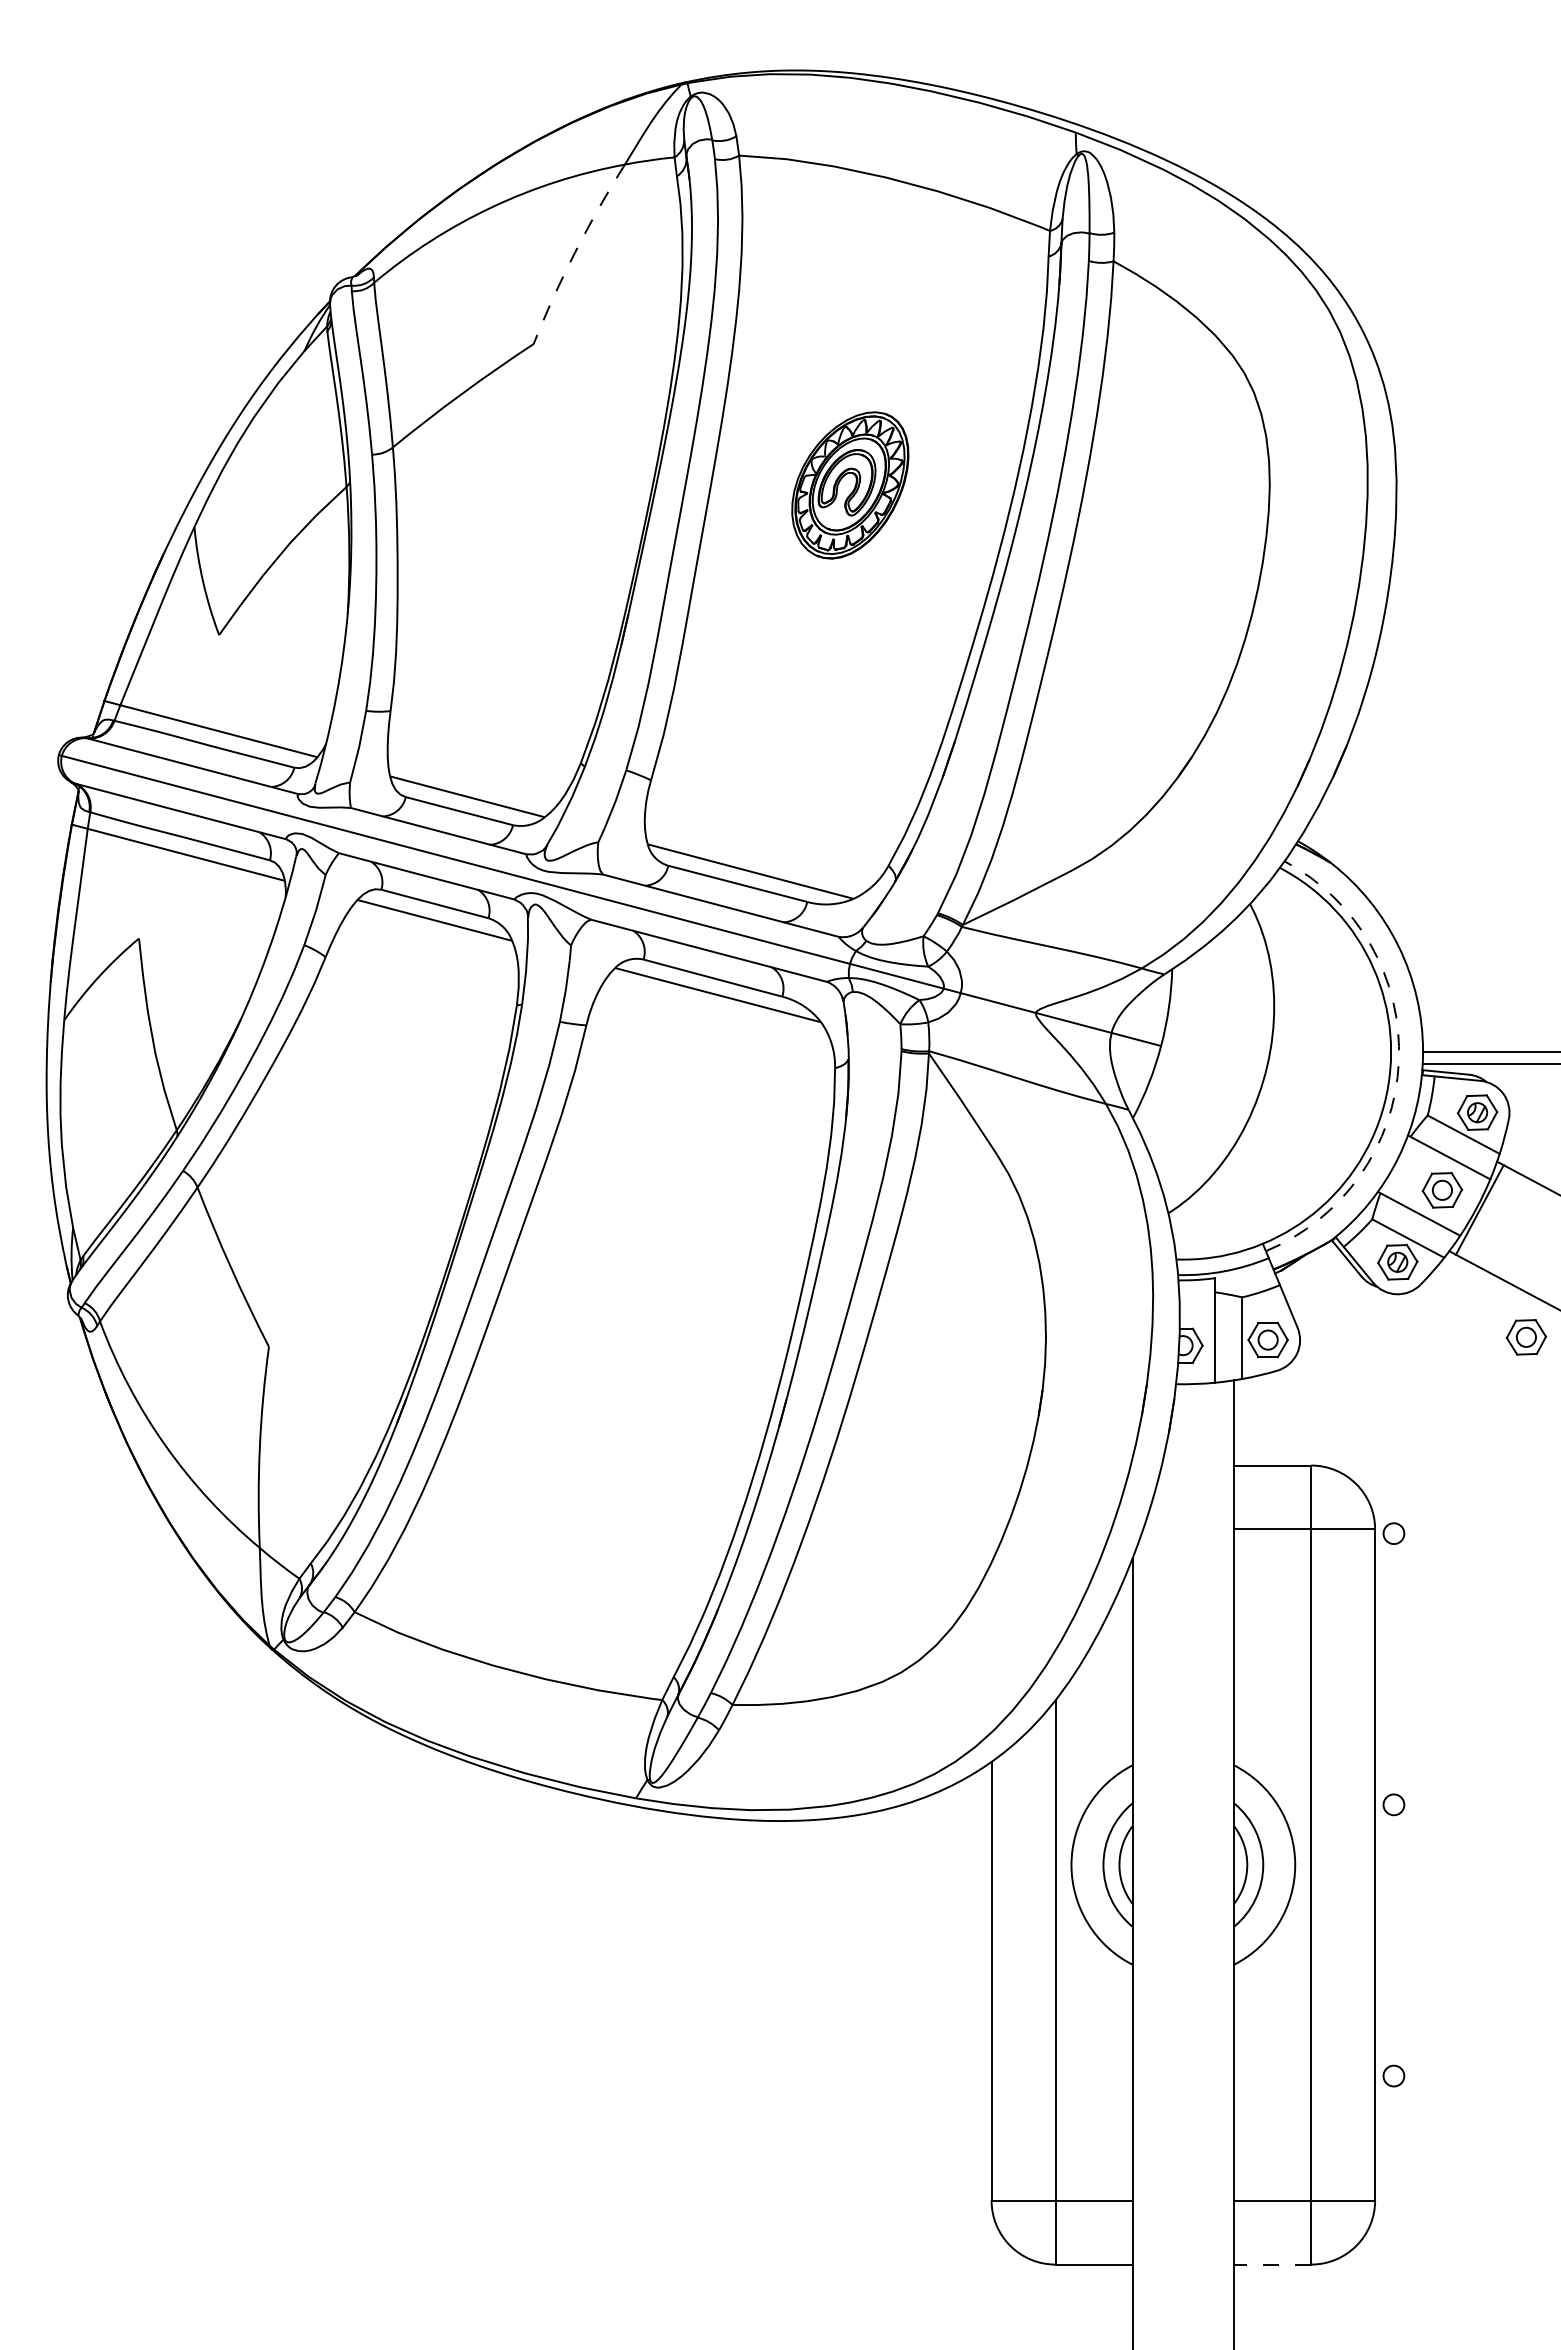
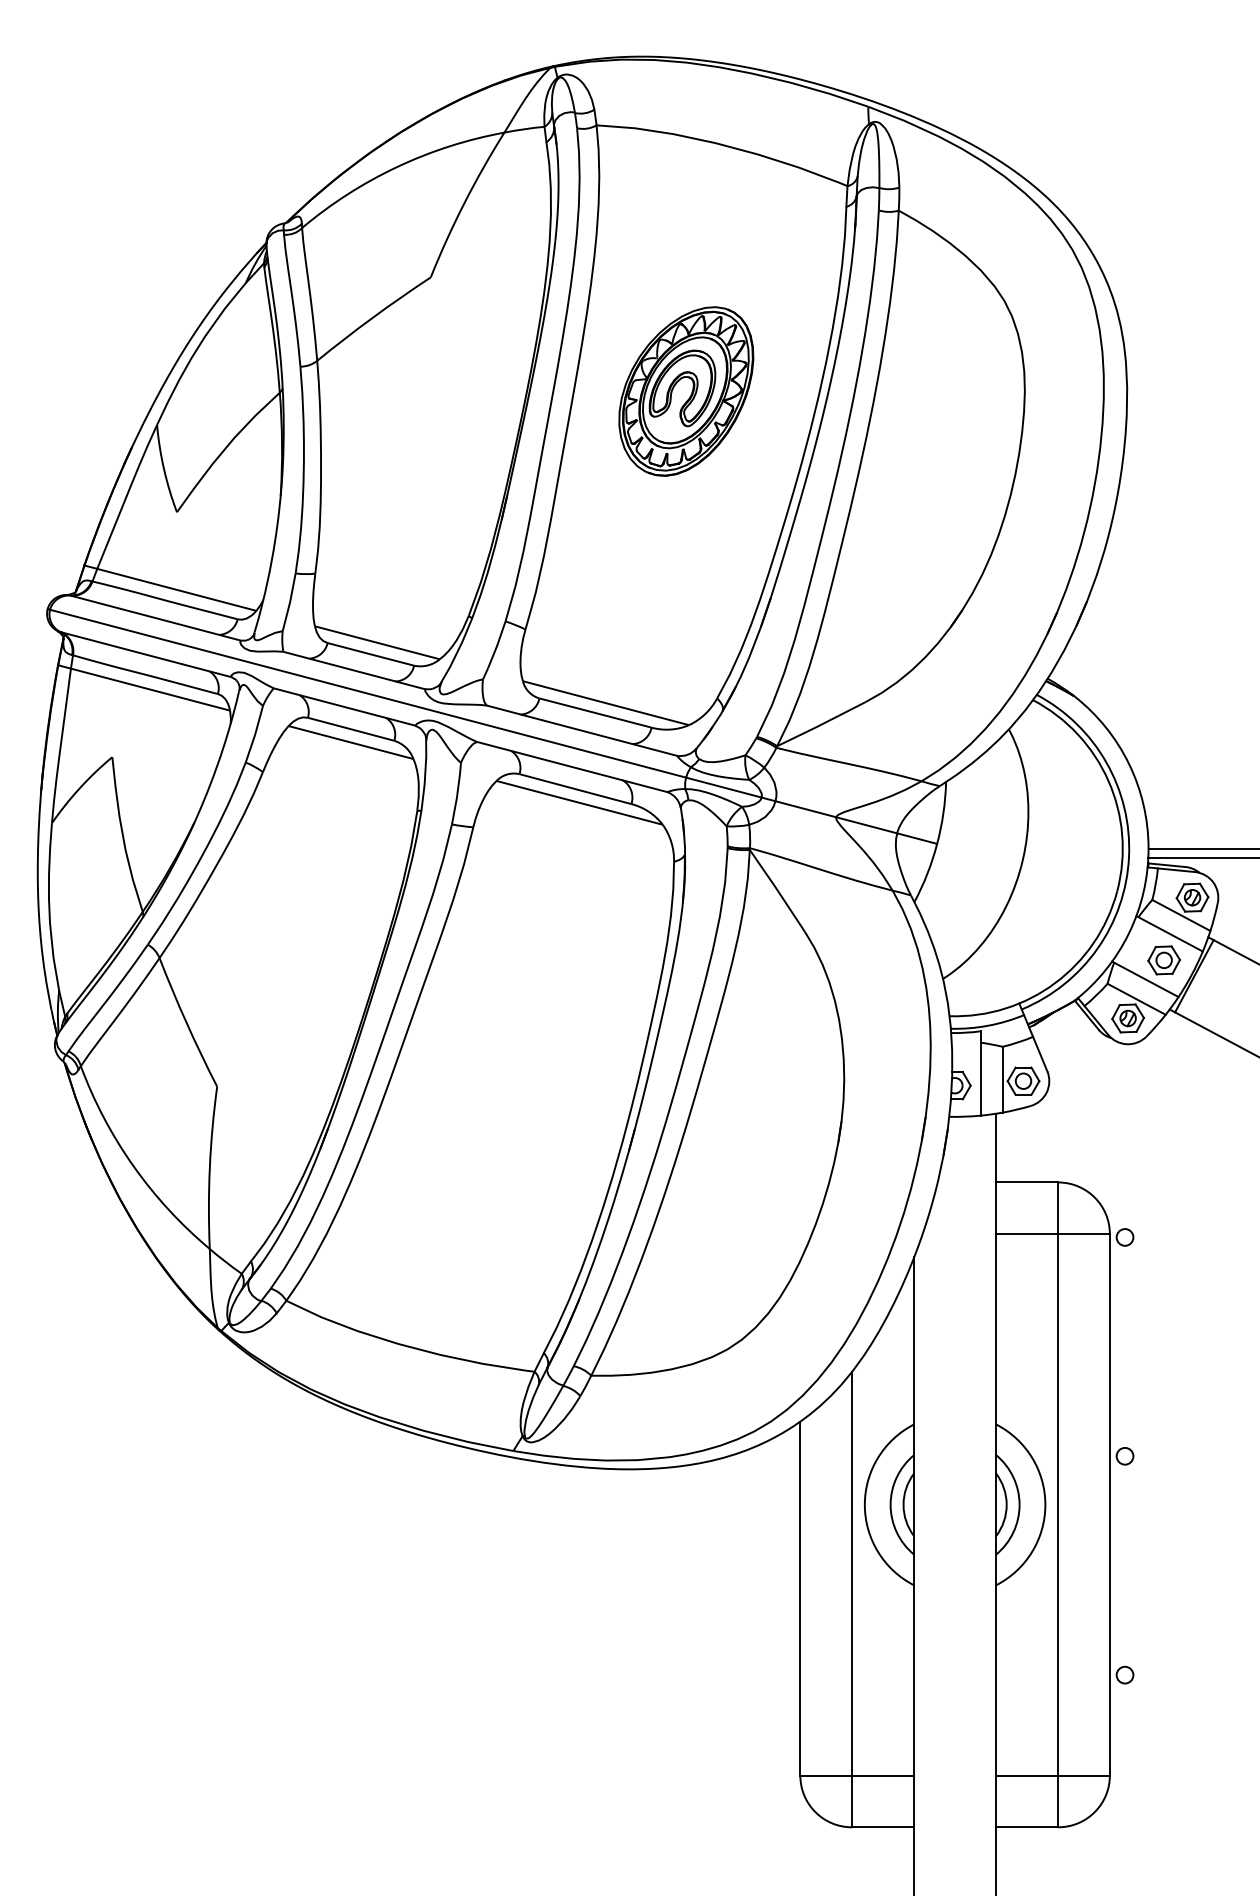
arc: (575, 252) -> (464, 203), dashed -> solid
part: (850, 485) -> (686, 391), size x1.43
arc: (1398, 1062) -> (1128, 857), dashed -> solid
part: (1526, 1337) -> (1232, 1079), removed
line: (1272, 2264) -> (1027, 1827), dashed -> solid

